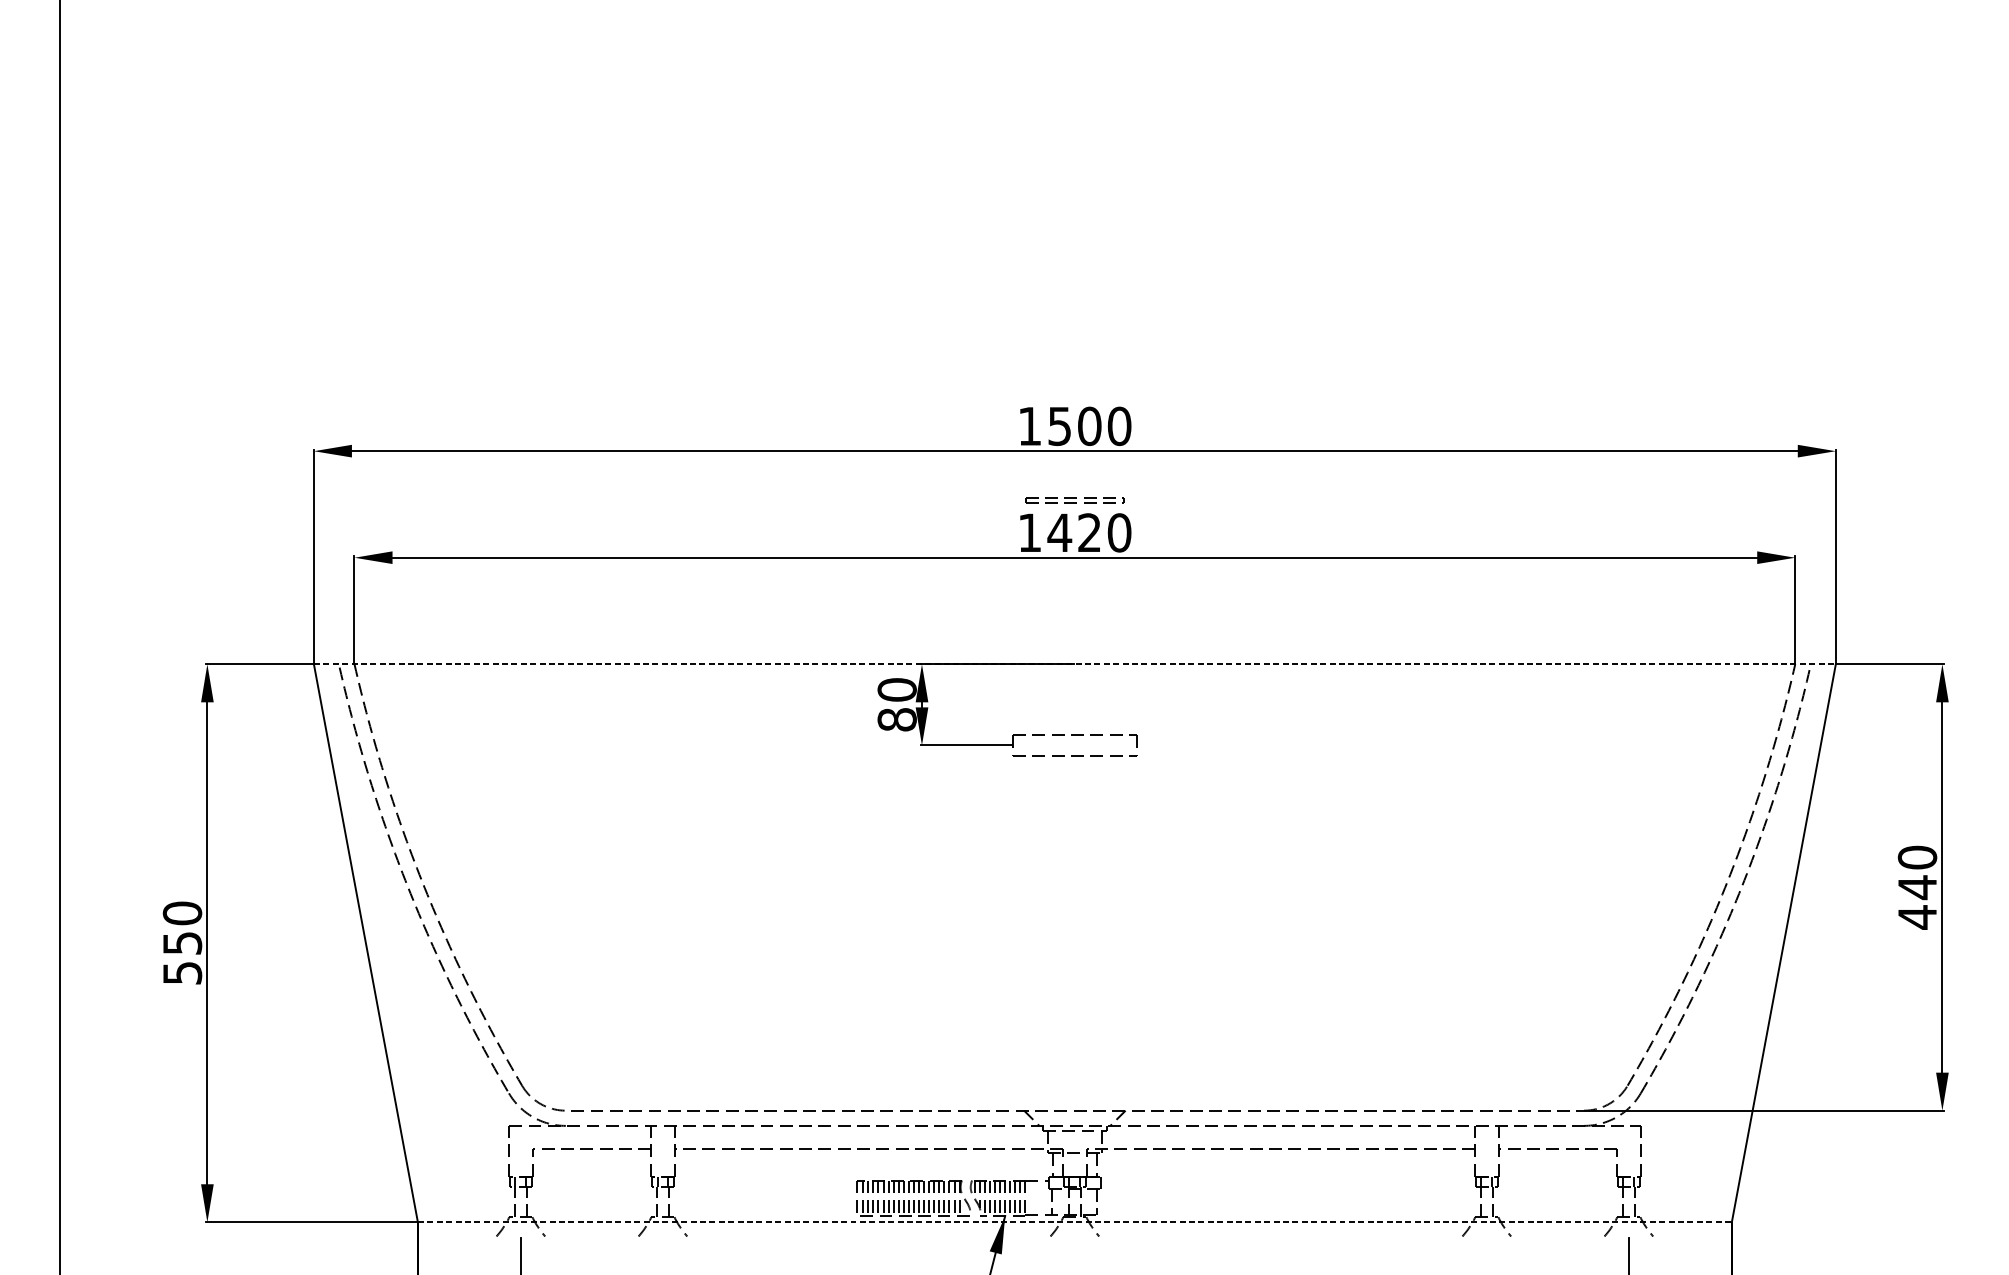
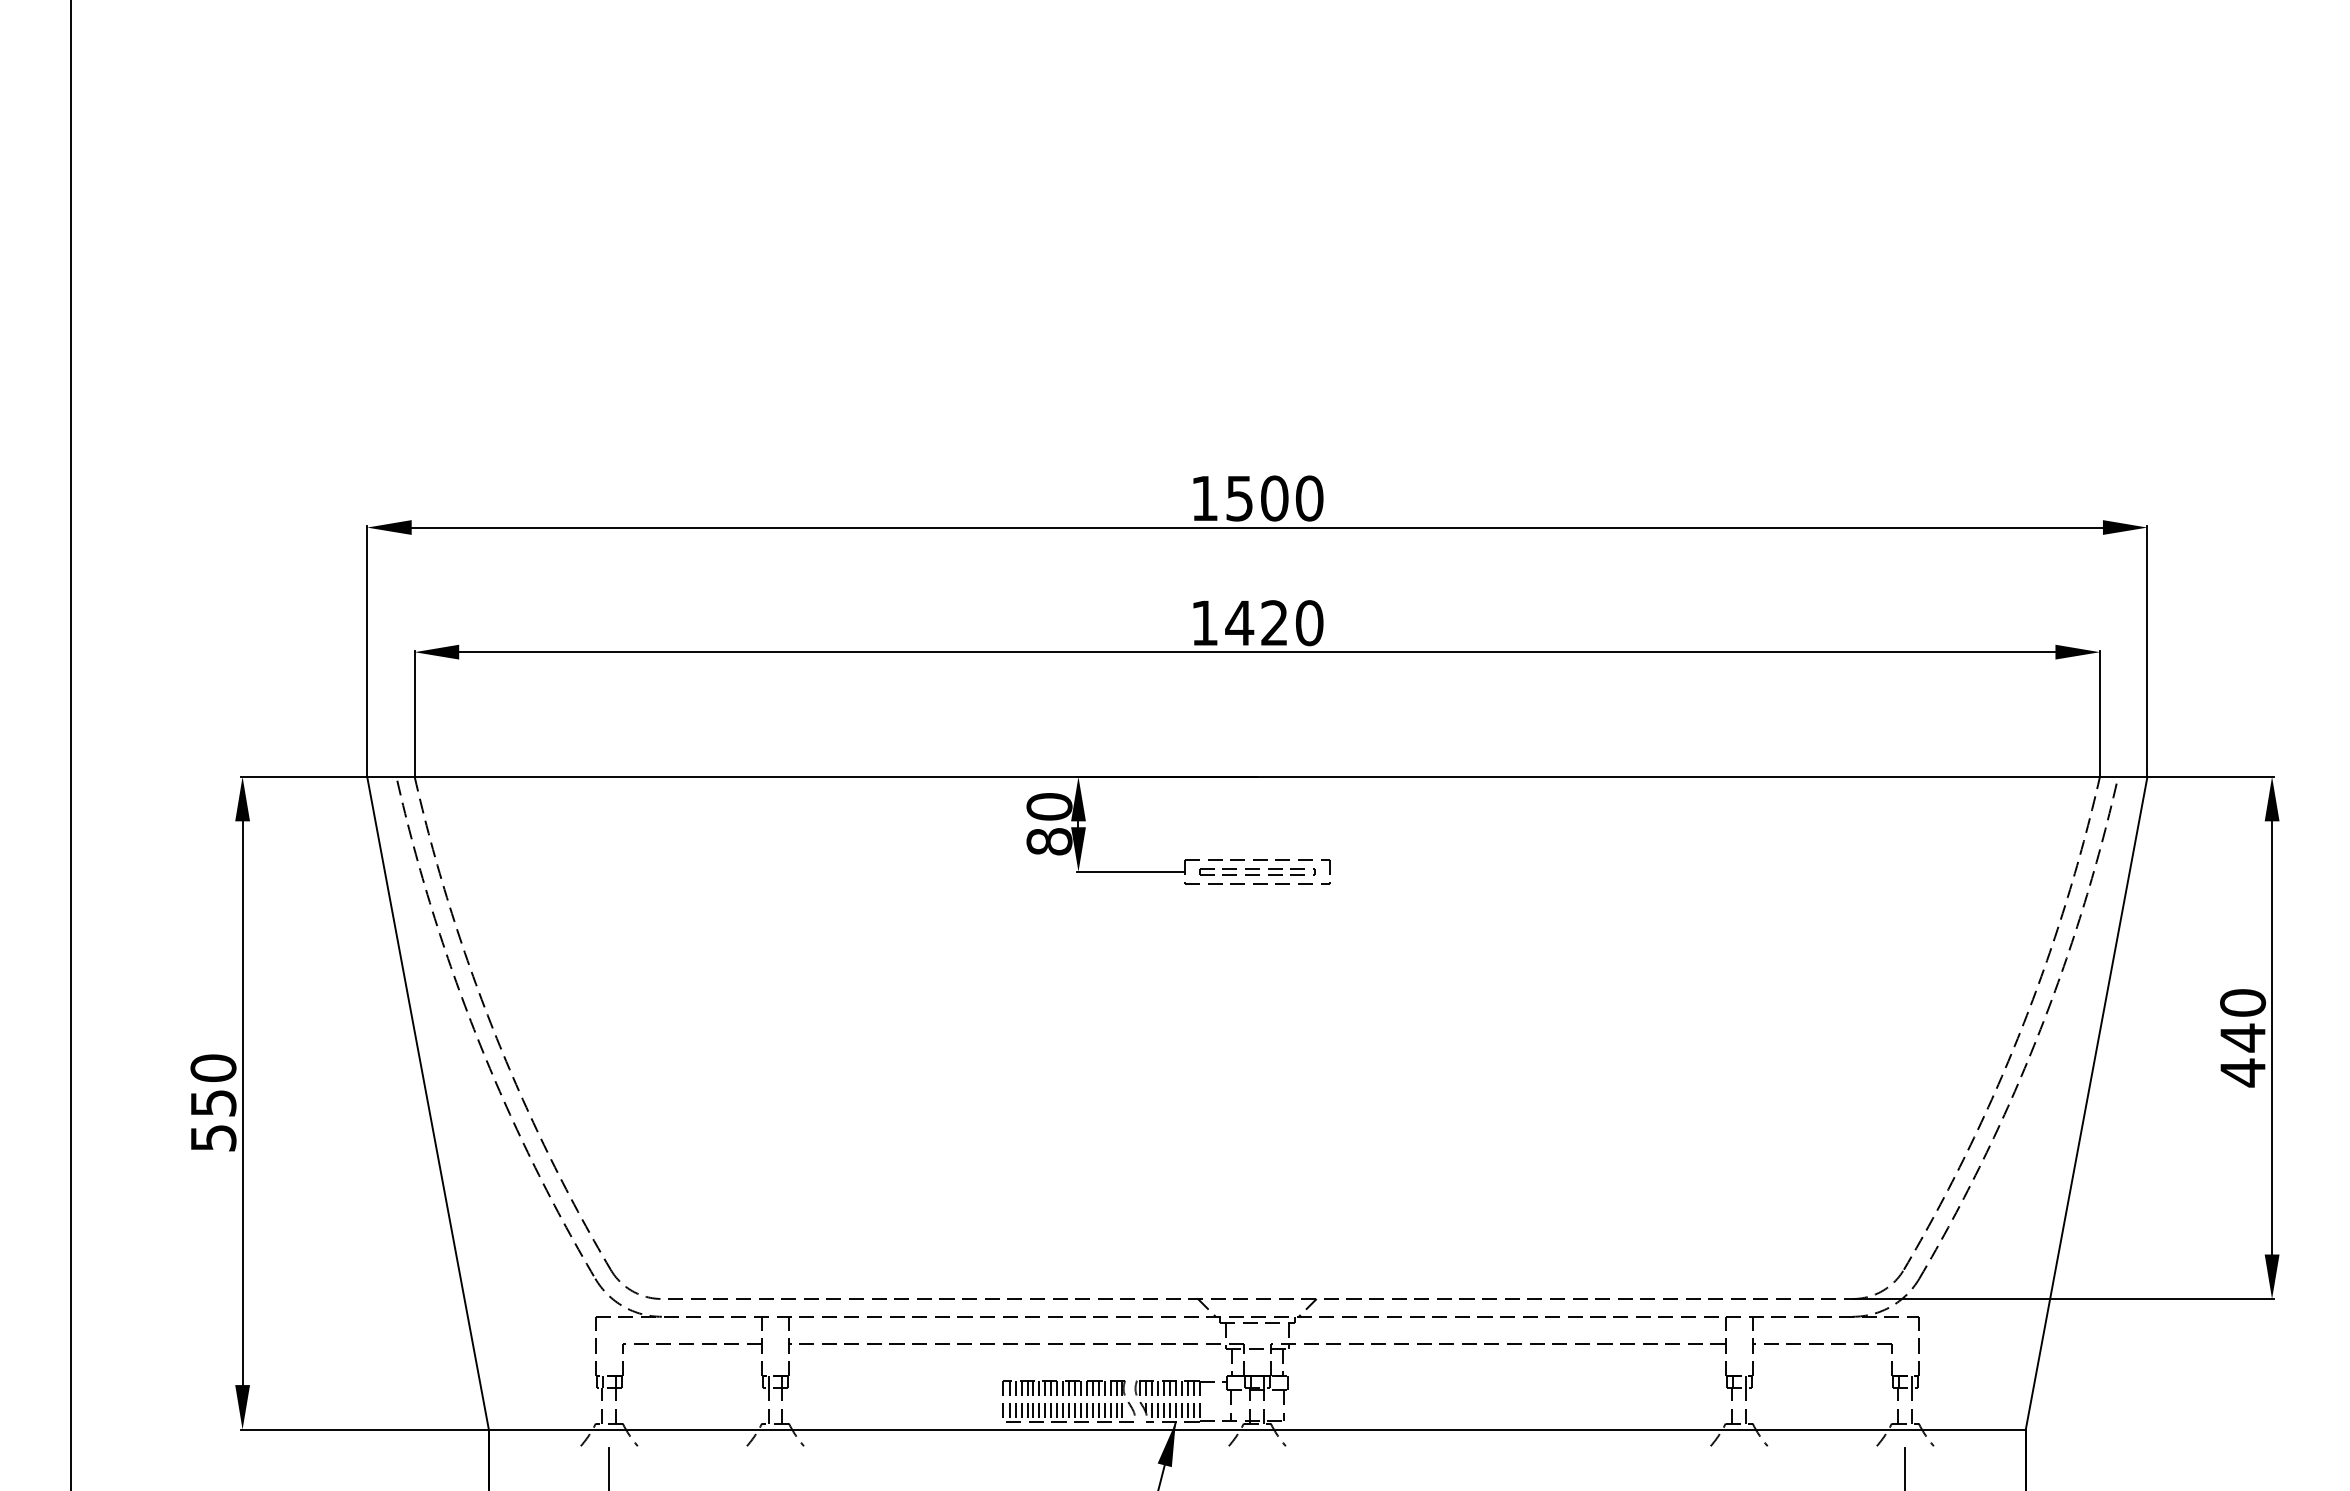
part: (1075, 499) -> (1257, 871), moved
line: (1075, 664) -> (1257, 776), dashed -> solid
line: (1075, 1222) -> (1257, 1429), dashed -> solid

